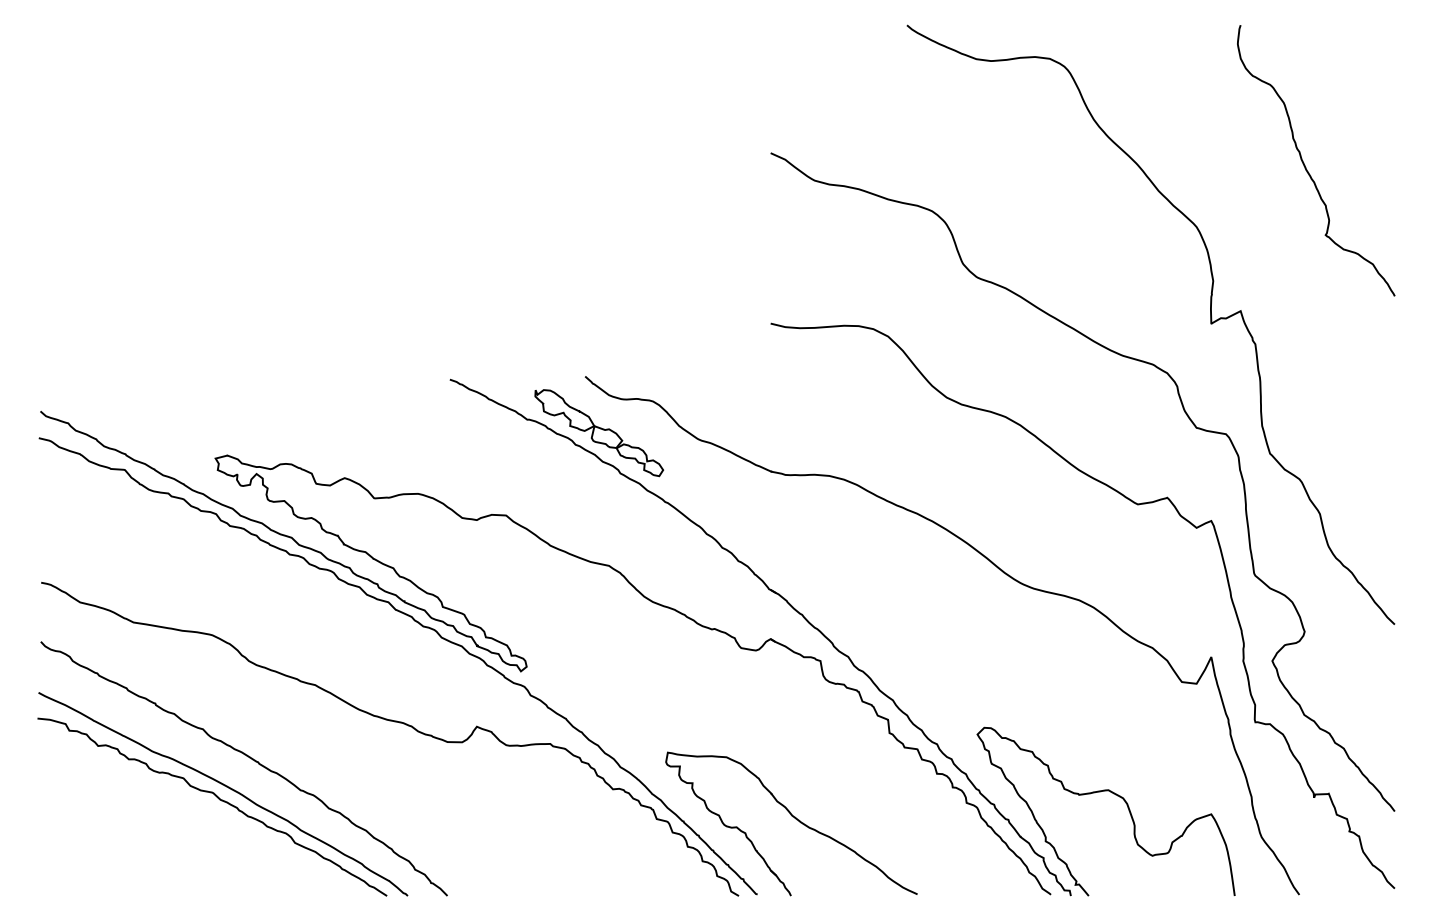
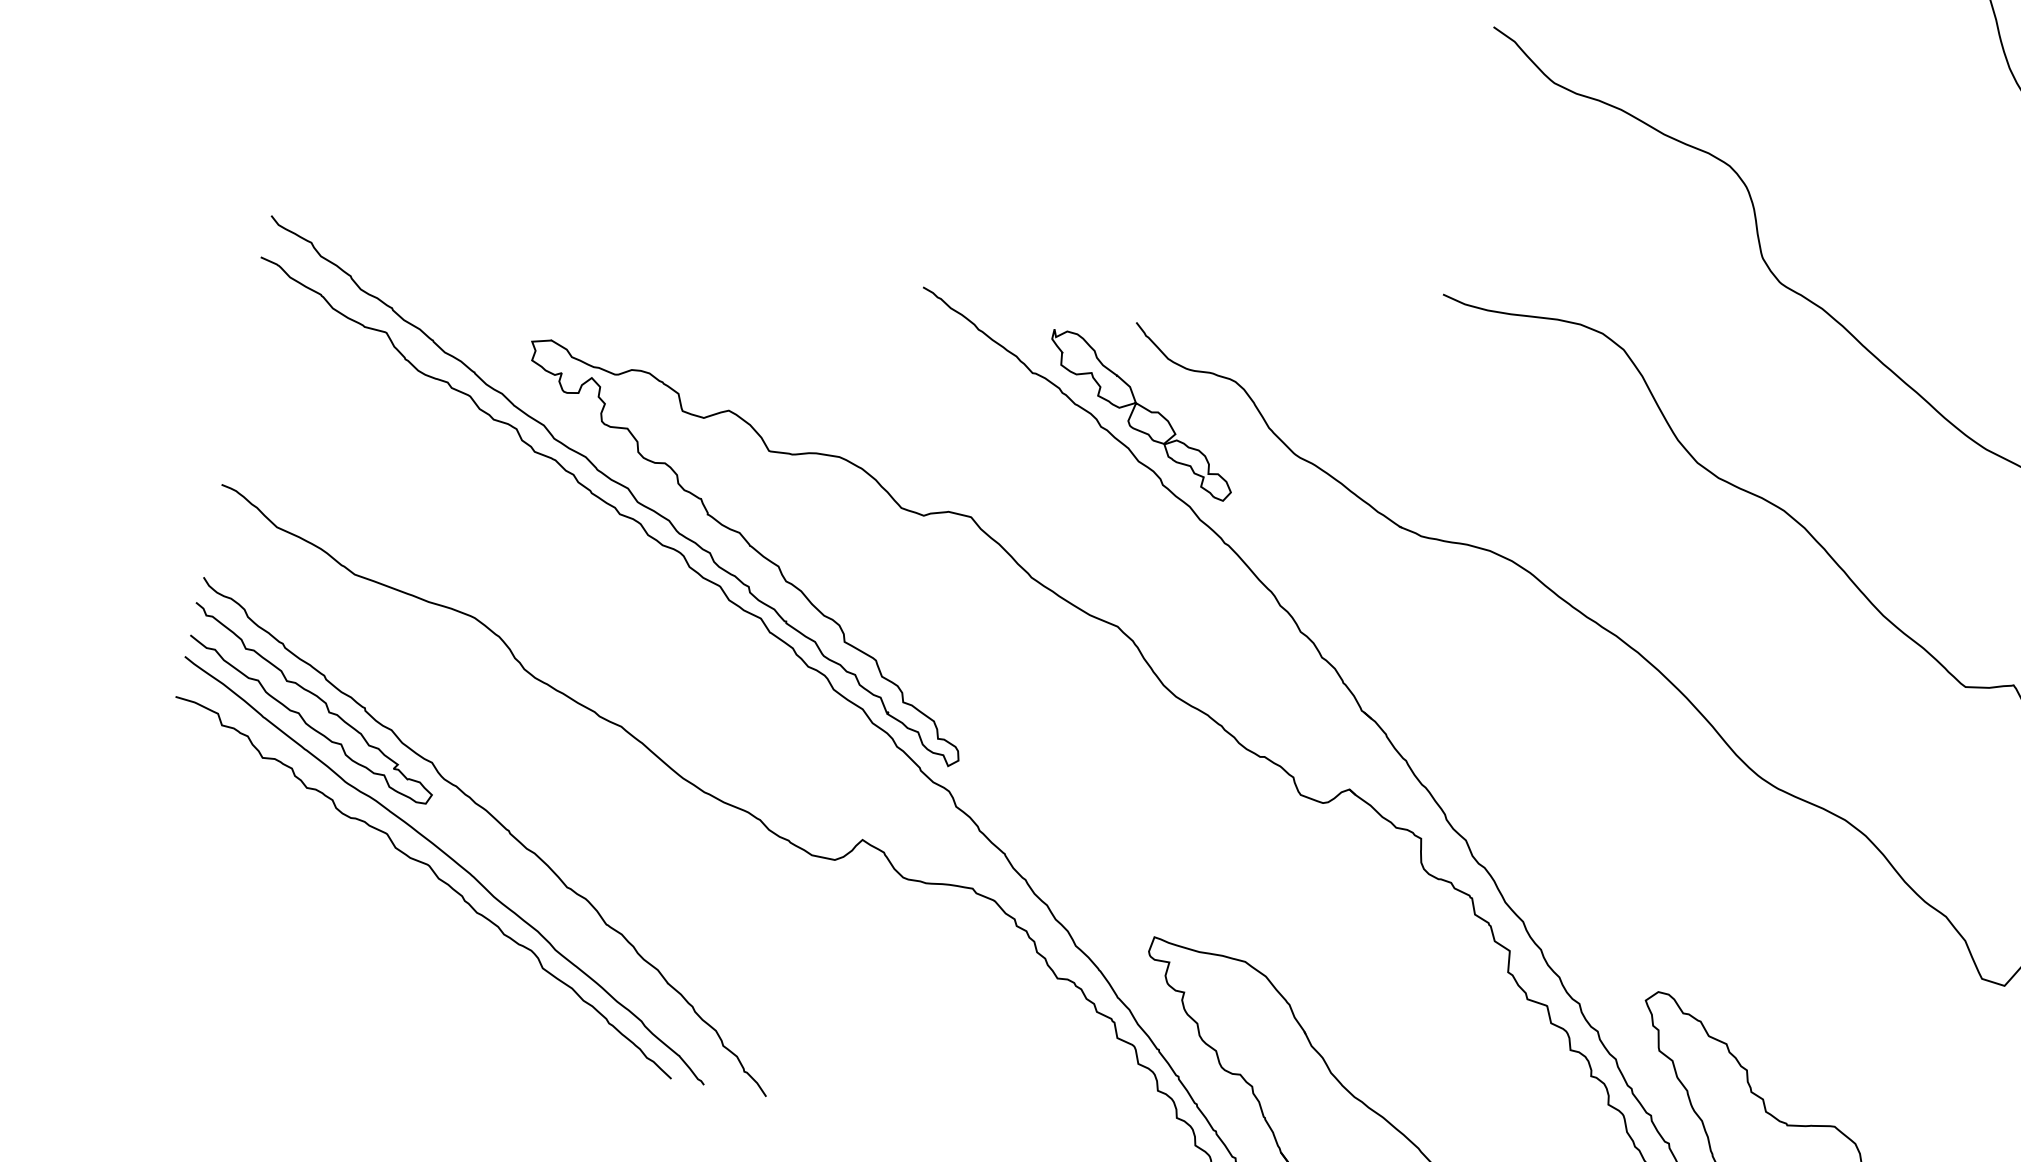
curve: (125, 703) -> (318, 699), added

